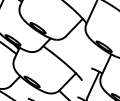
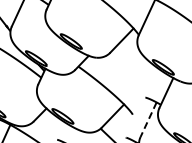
line: (93, 84) -> (148, 120), solid -> dashed

